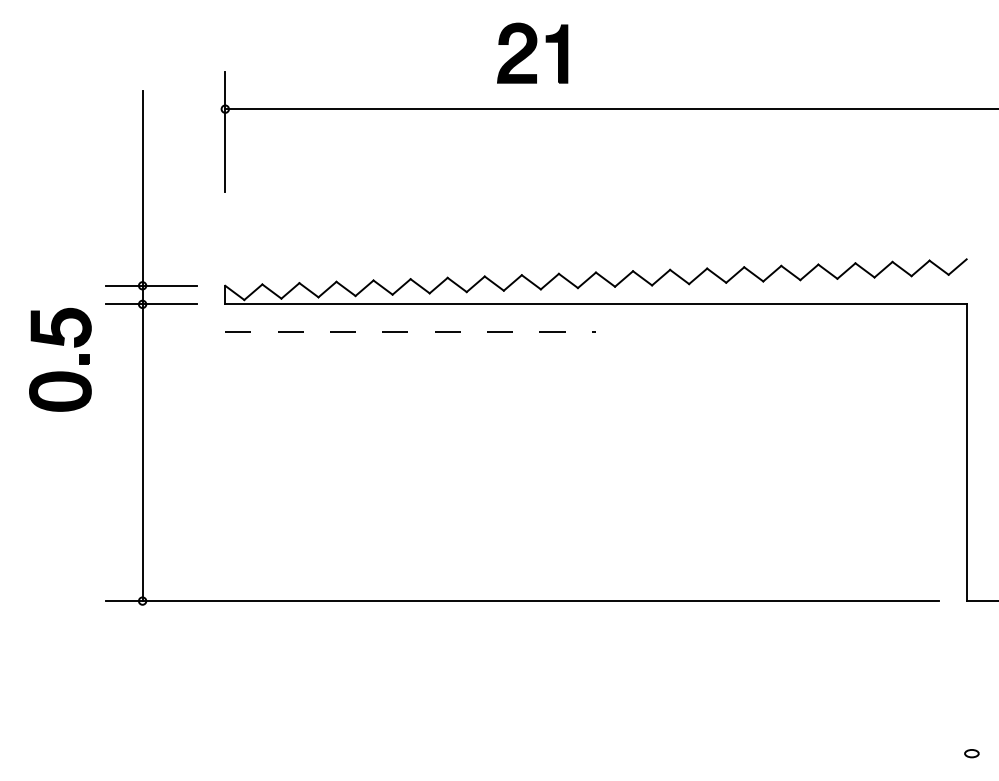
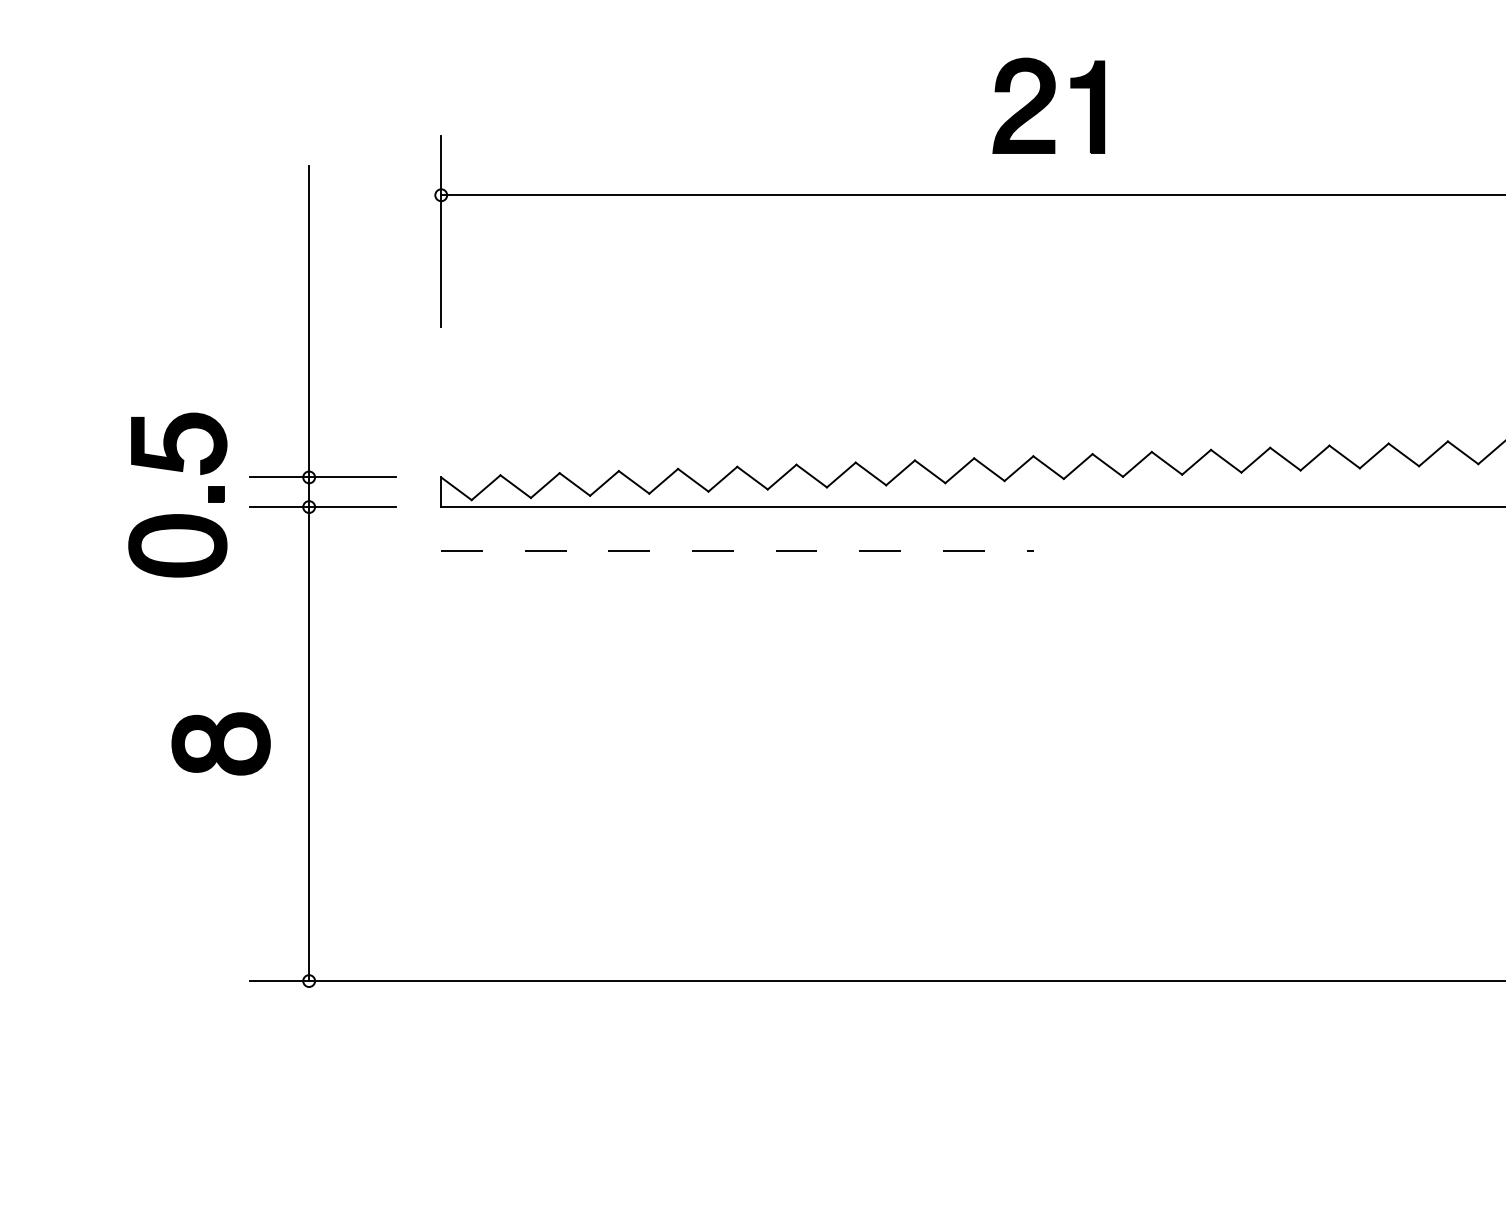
part: (532, 52) -> (1048, 104), moved
part: (60, 371) -> (177, 513), moved
part: (87, 452) -> (221, 743), added

